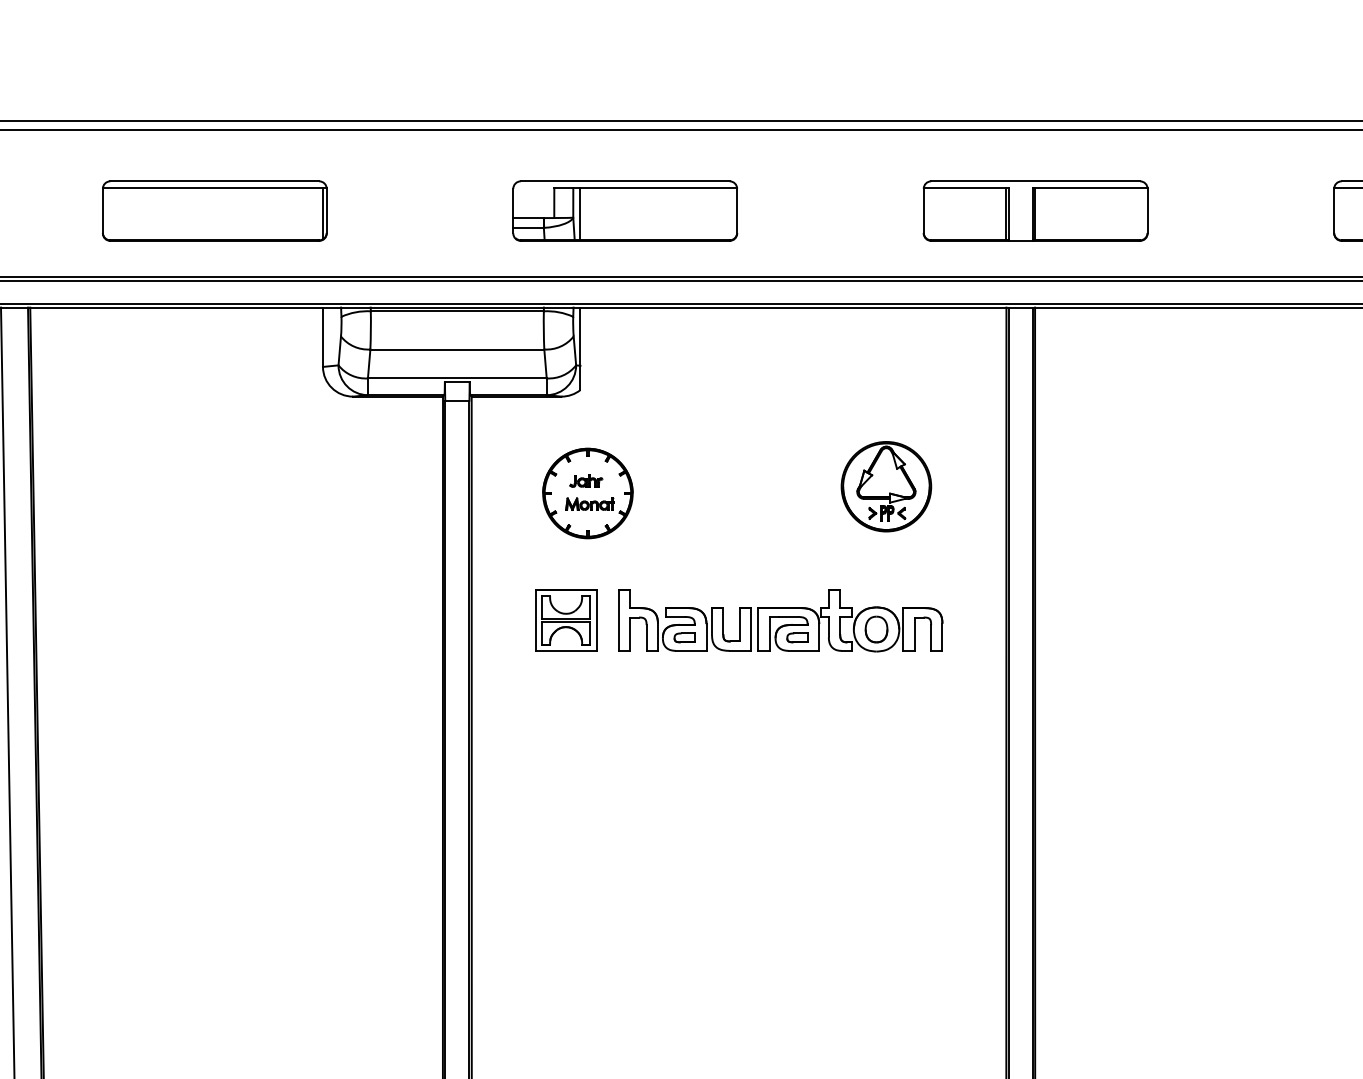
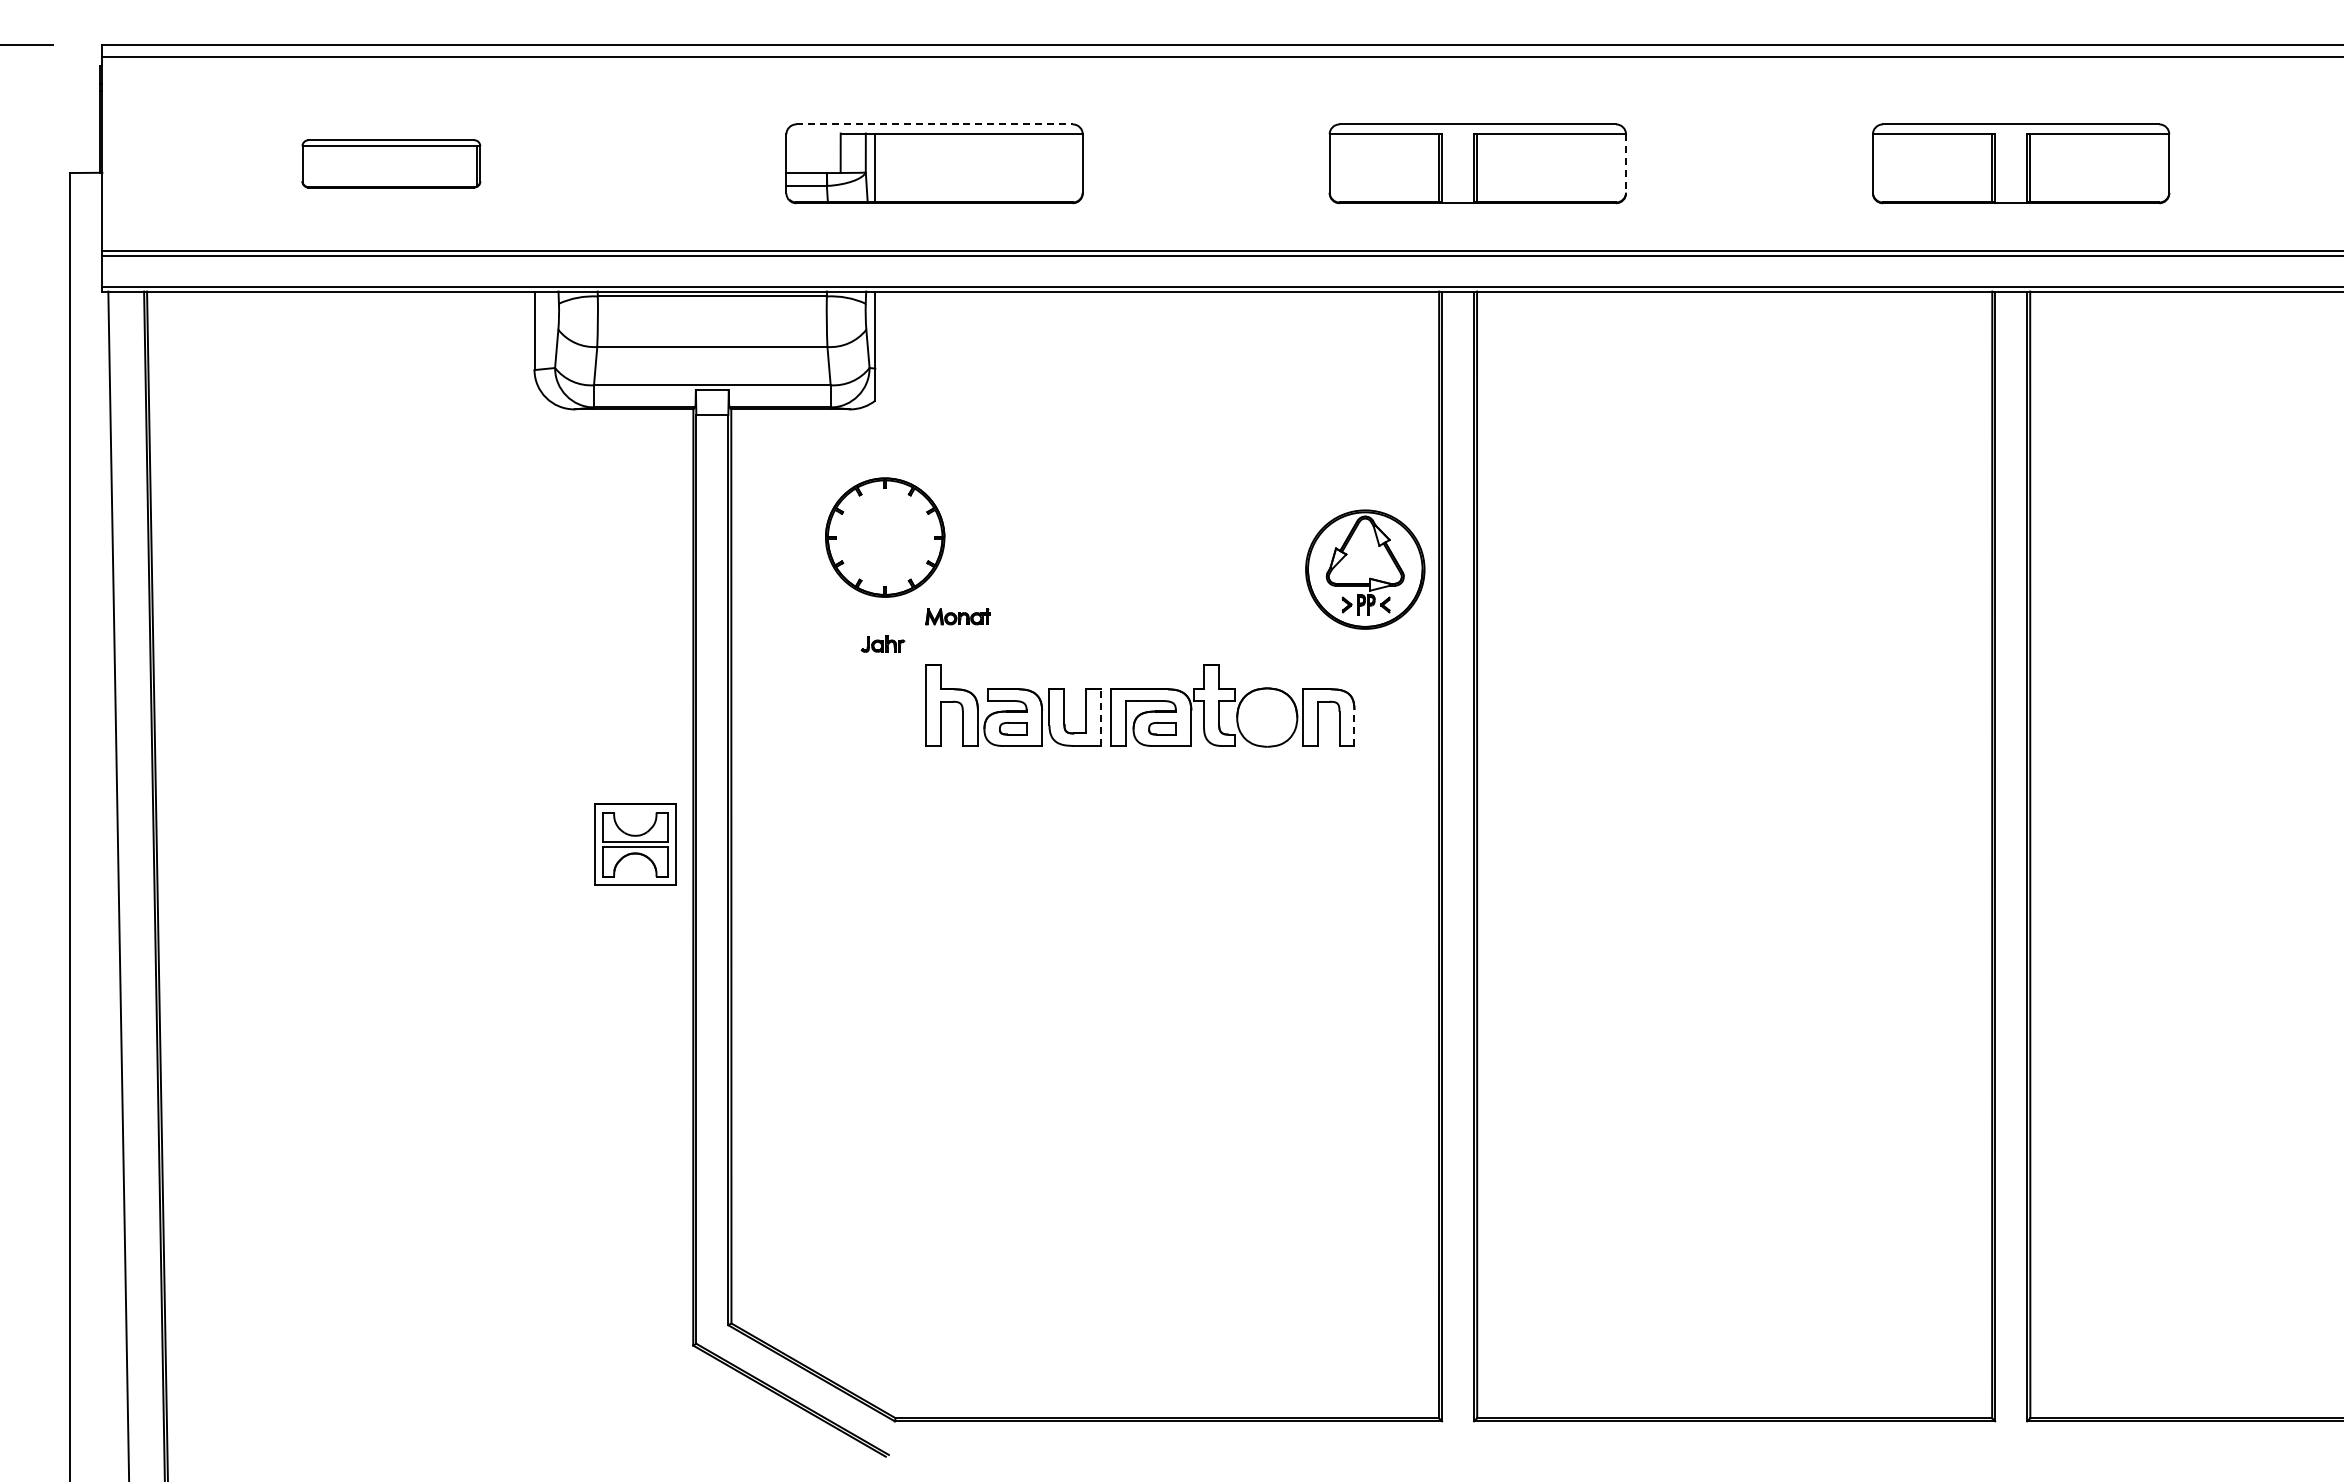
line: (625, 181) -> (935, 124), solid -> dashed
part: (214, 210) -> (391, 163), size x0.6
line: (1147, 210) -> (1626, 163), solid -> dashed
part: (585, 480) -> (882, 643), moved
part: (886, 486) -> (1365, 569), moved
part: (589, 503) -> (957, 616), moved
part: (566, 620) -> (635, 844), moved
line: (751, 629) -> (1101, 717), solid -> dashed
part: (876, 629) -> (1267, 717), removed
line: (942, 636) -> (1354, 727), solid -> dashed

